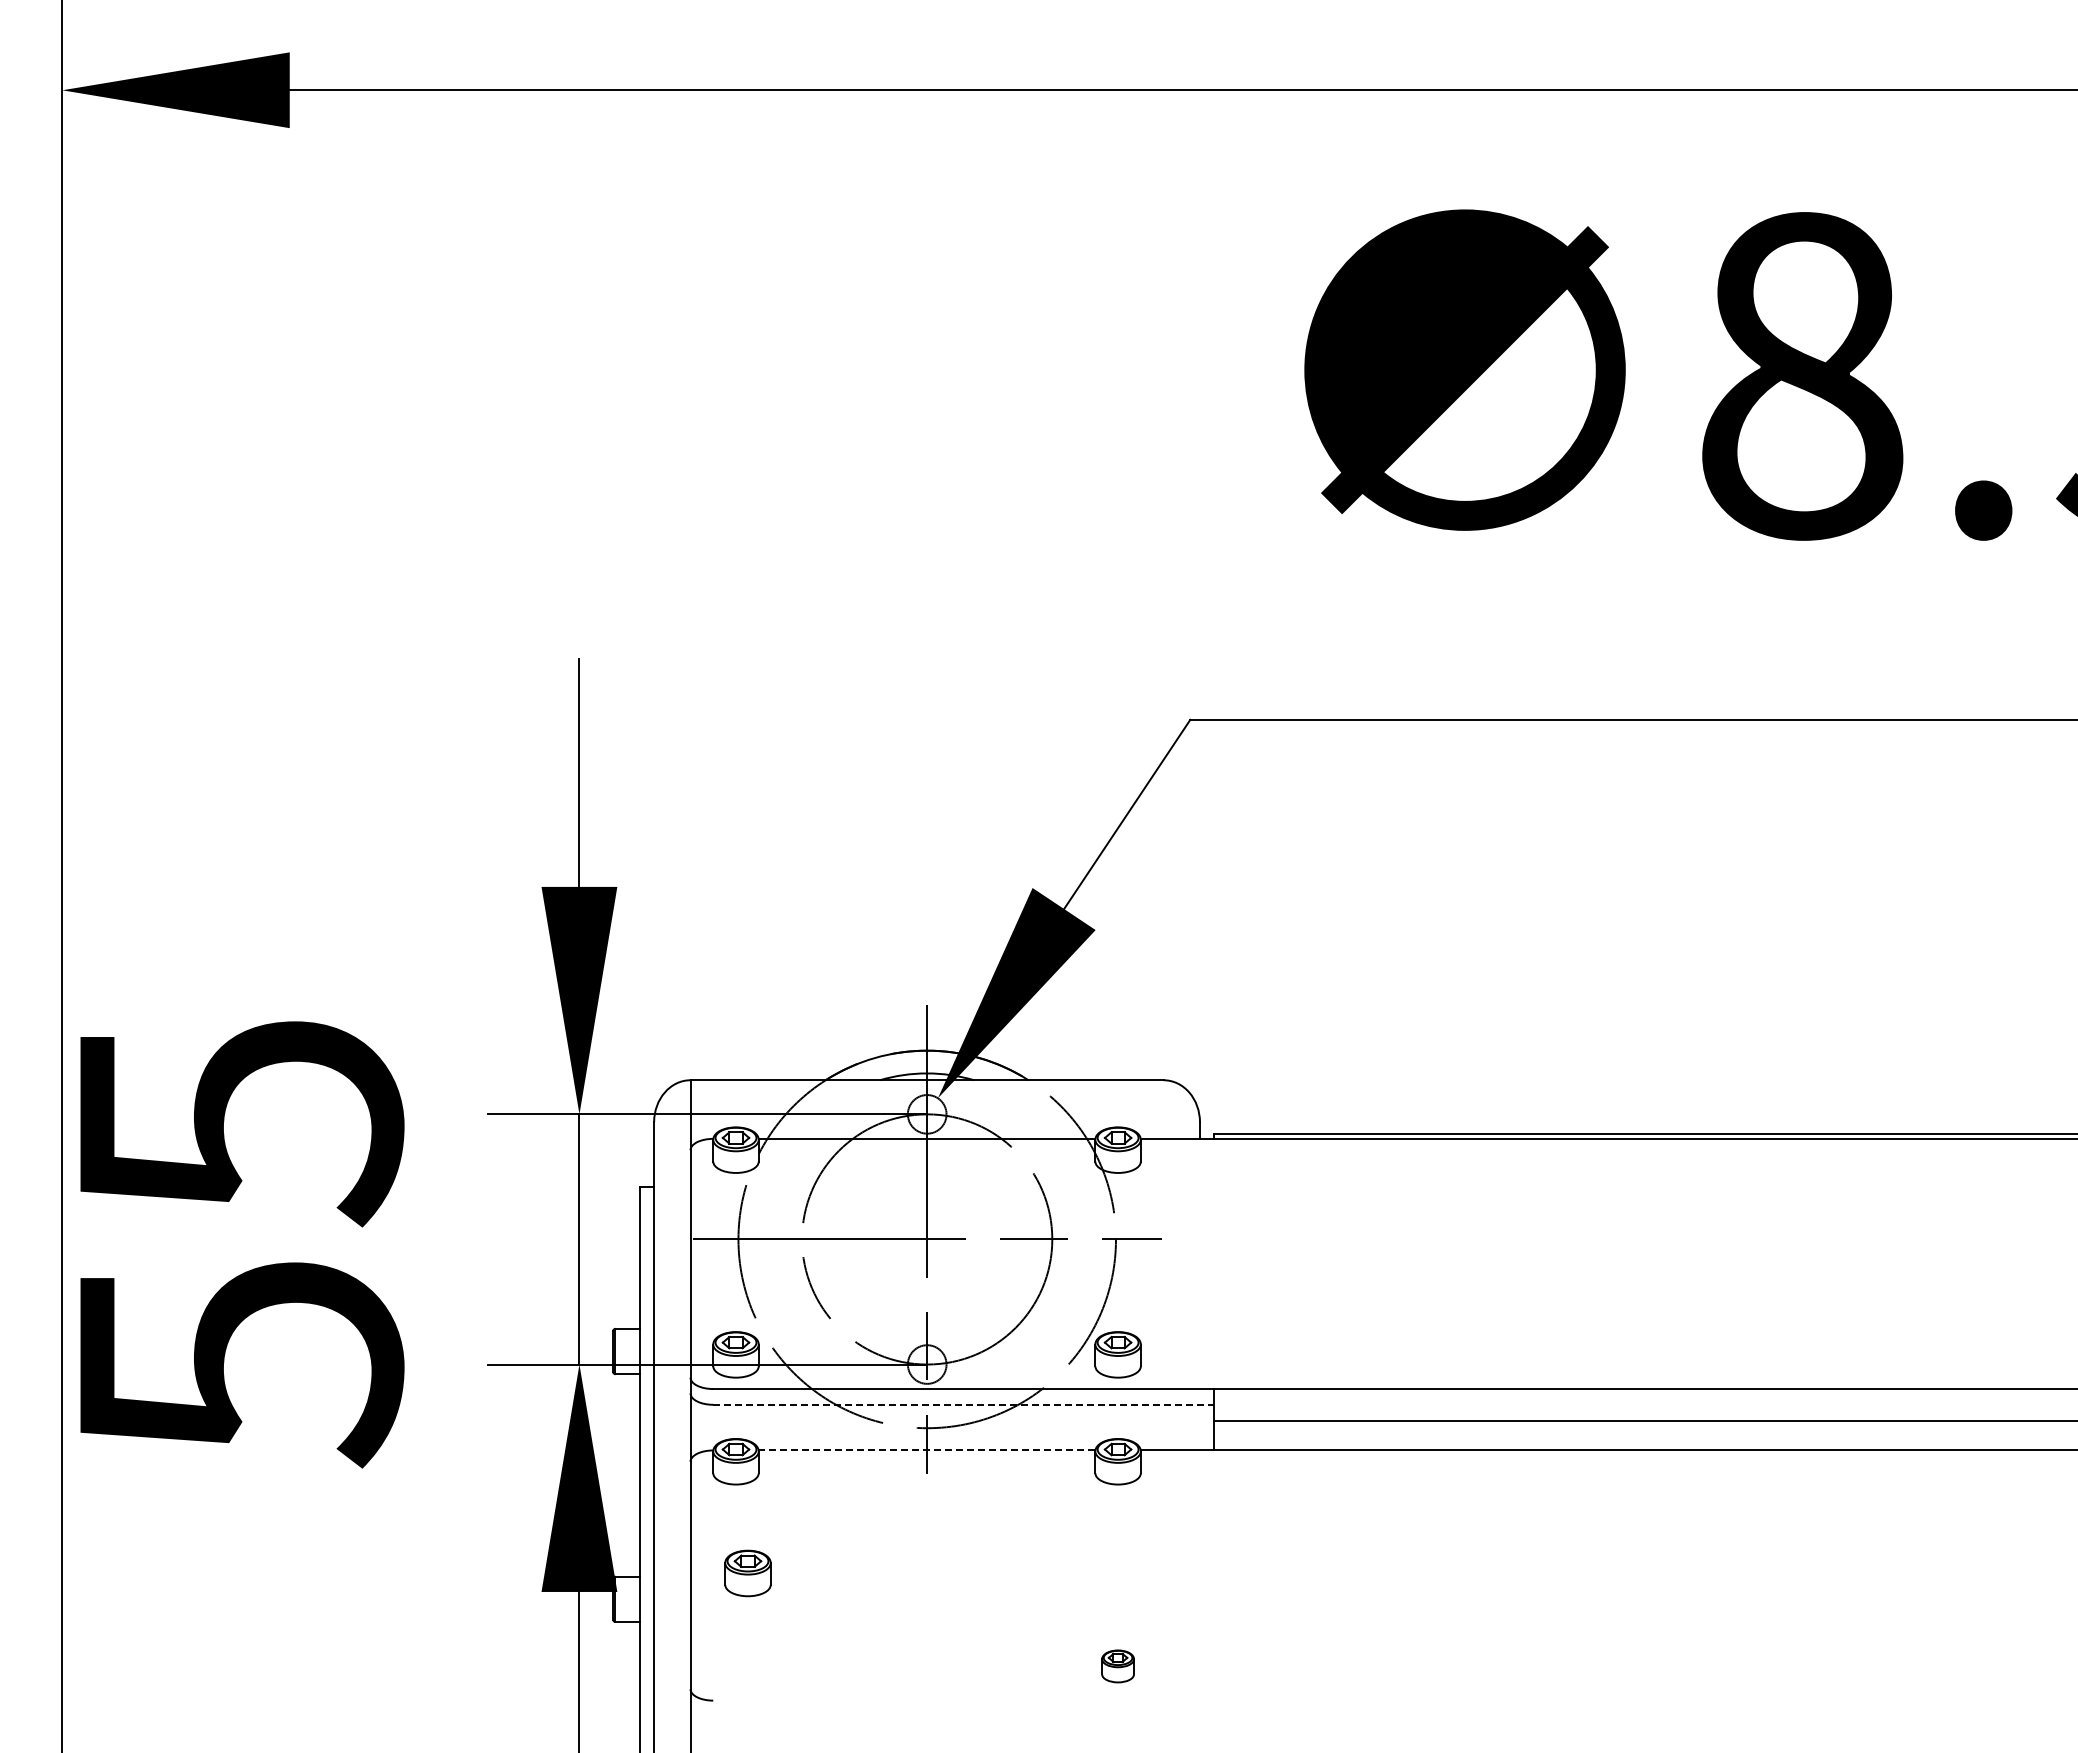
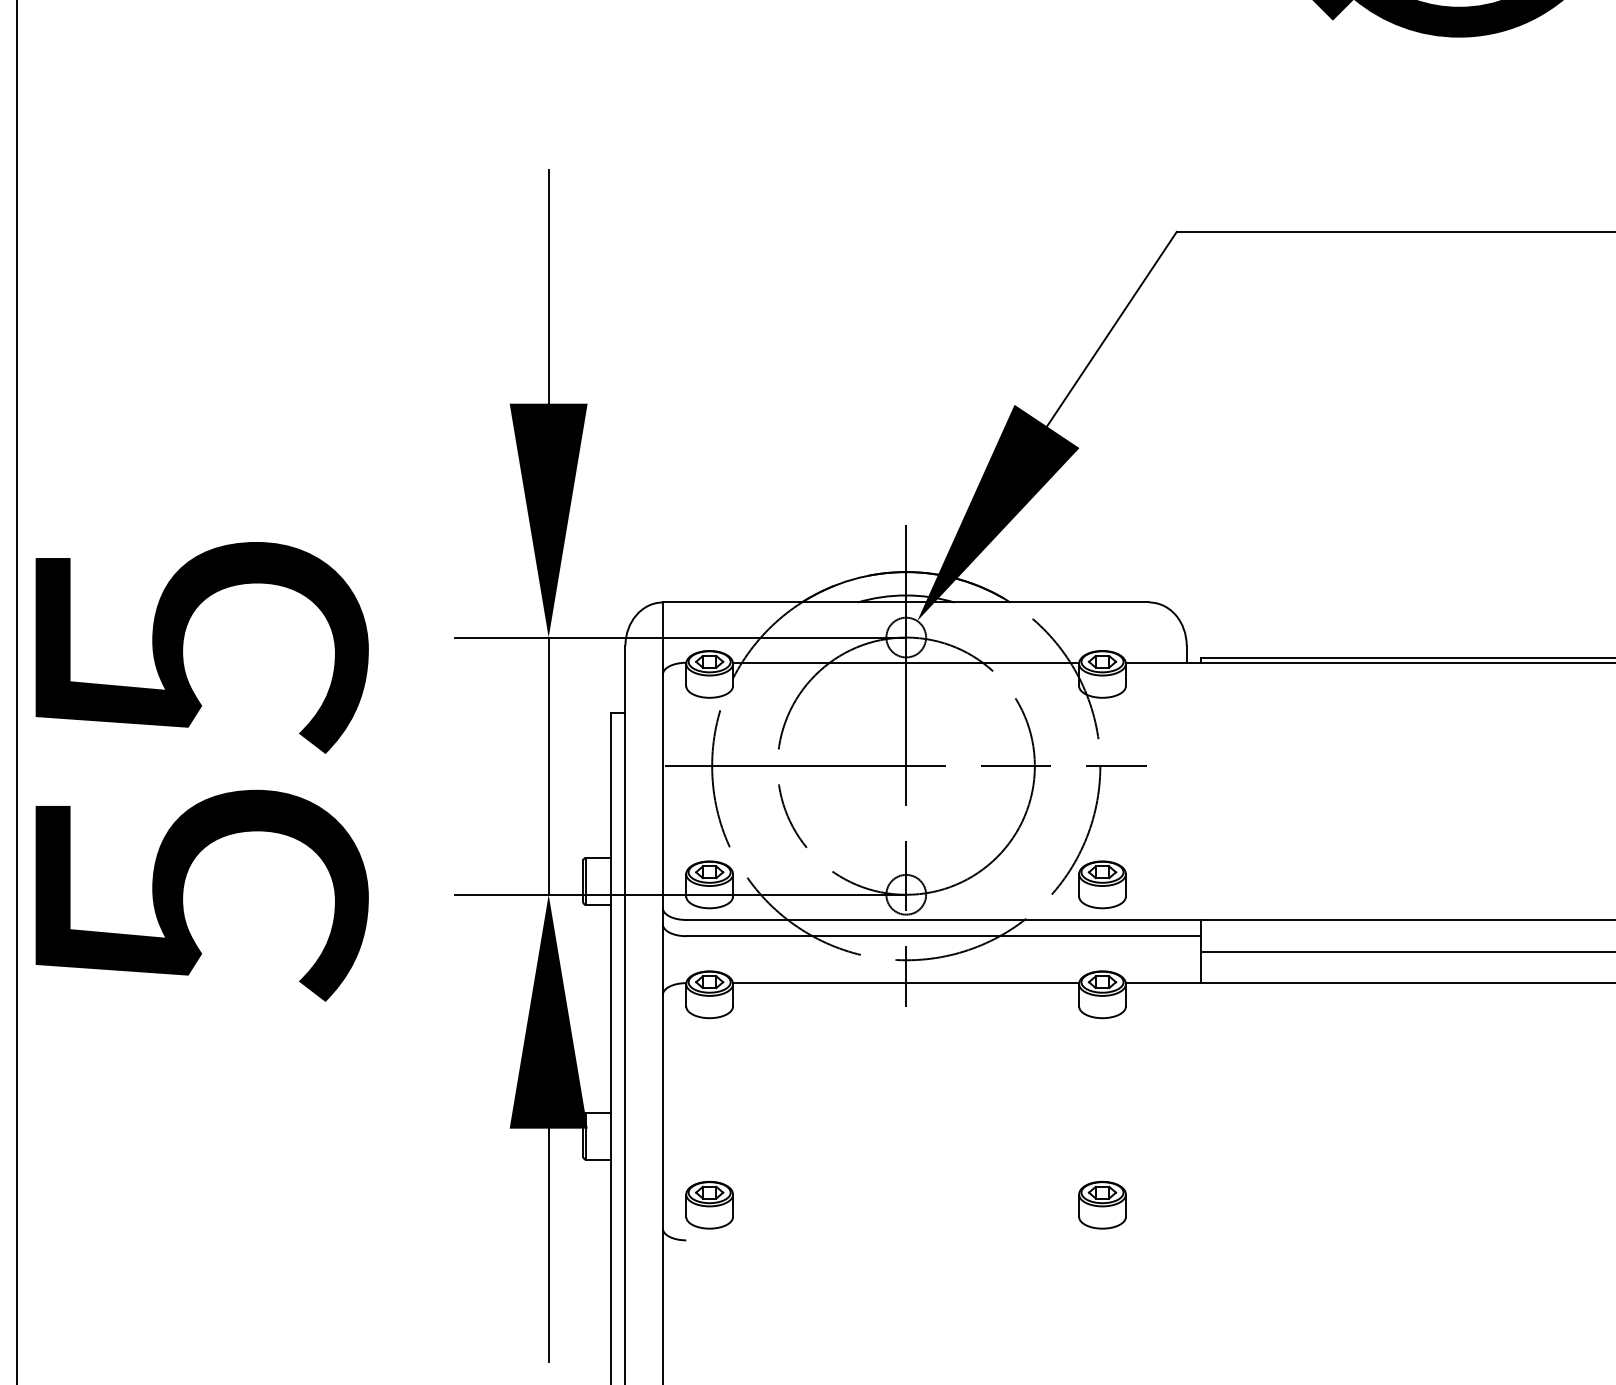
line: (963, 1404) -> (943, 935), dashed -> solid
line: (926, 1450) -> (905, 983), dashed -> solid
part: (747, 1573) -> (709, 1205), moved
part: (1117, 1666) -> (1101, 1205), size x1.43

